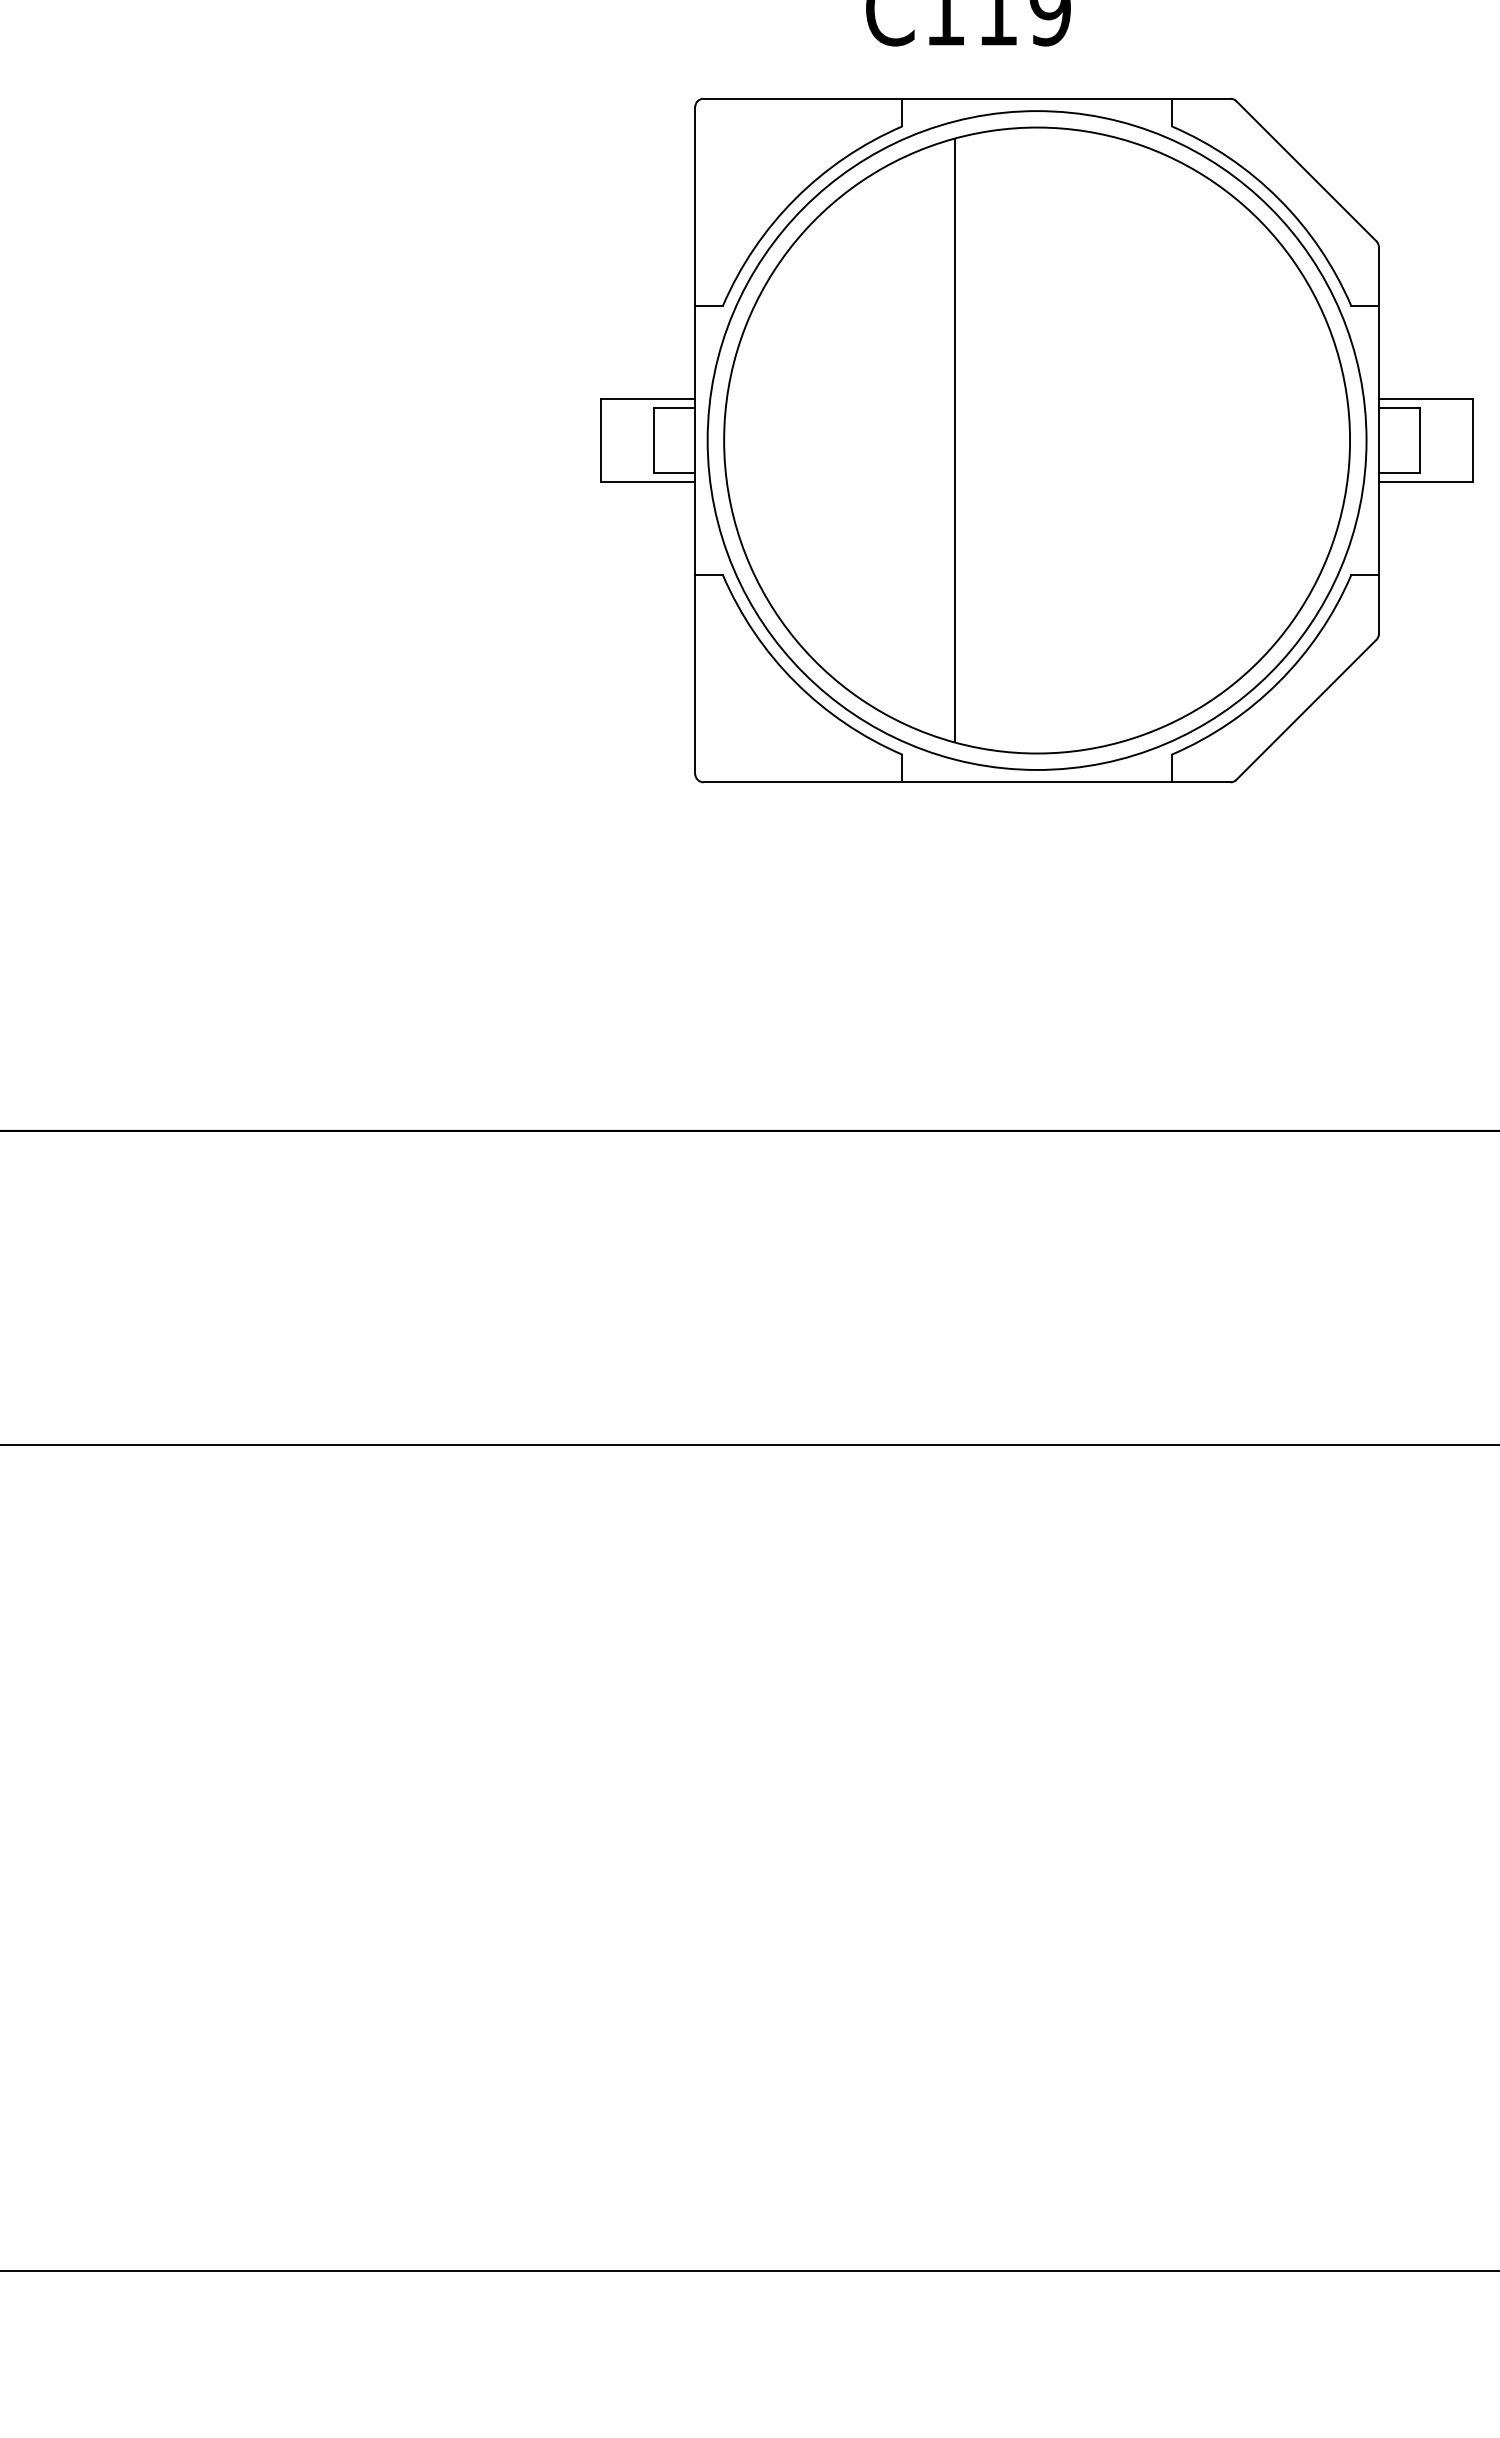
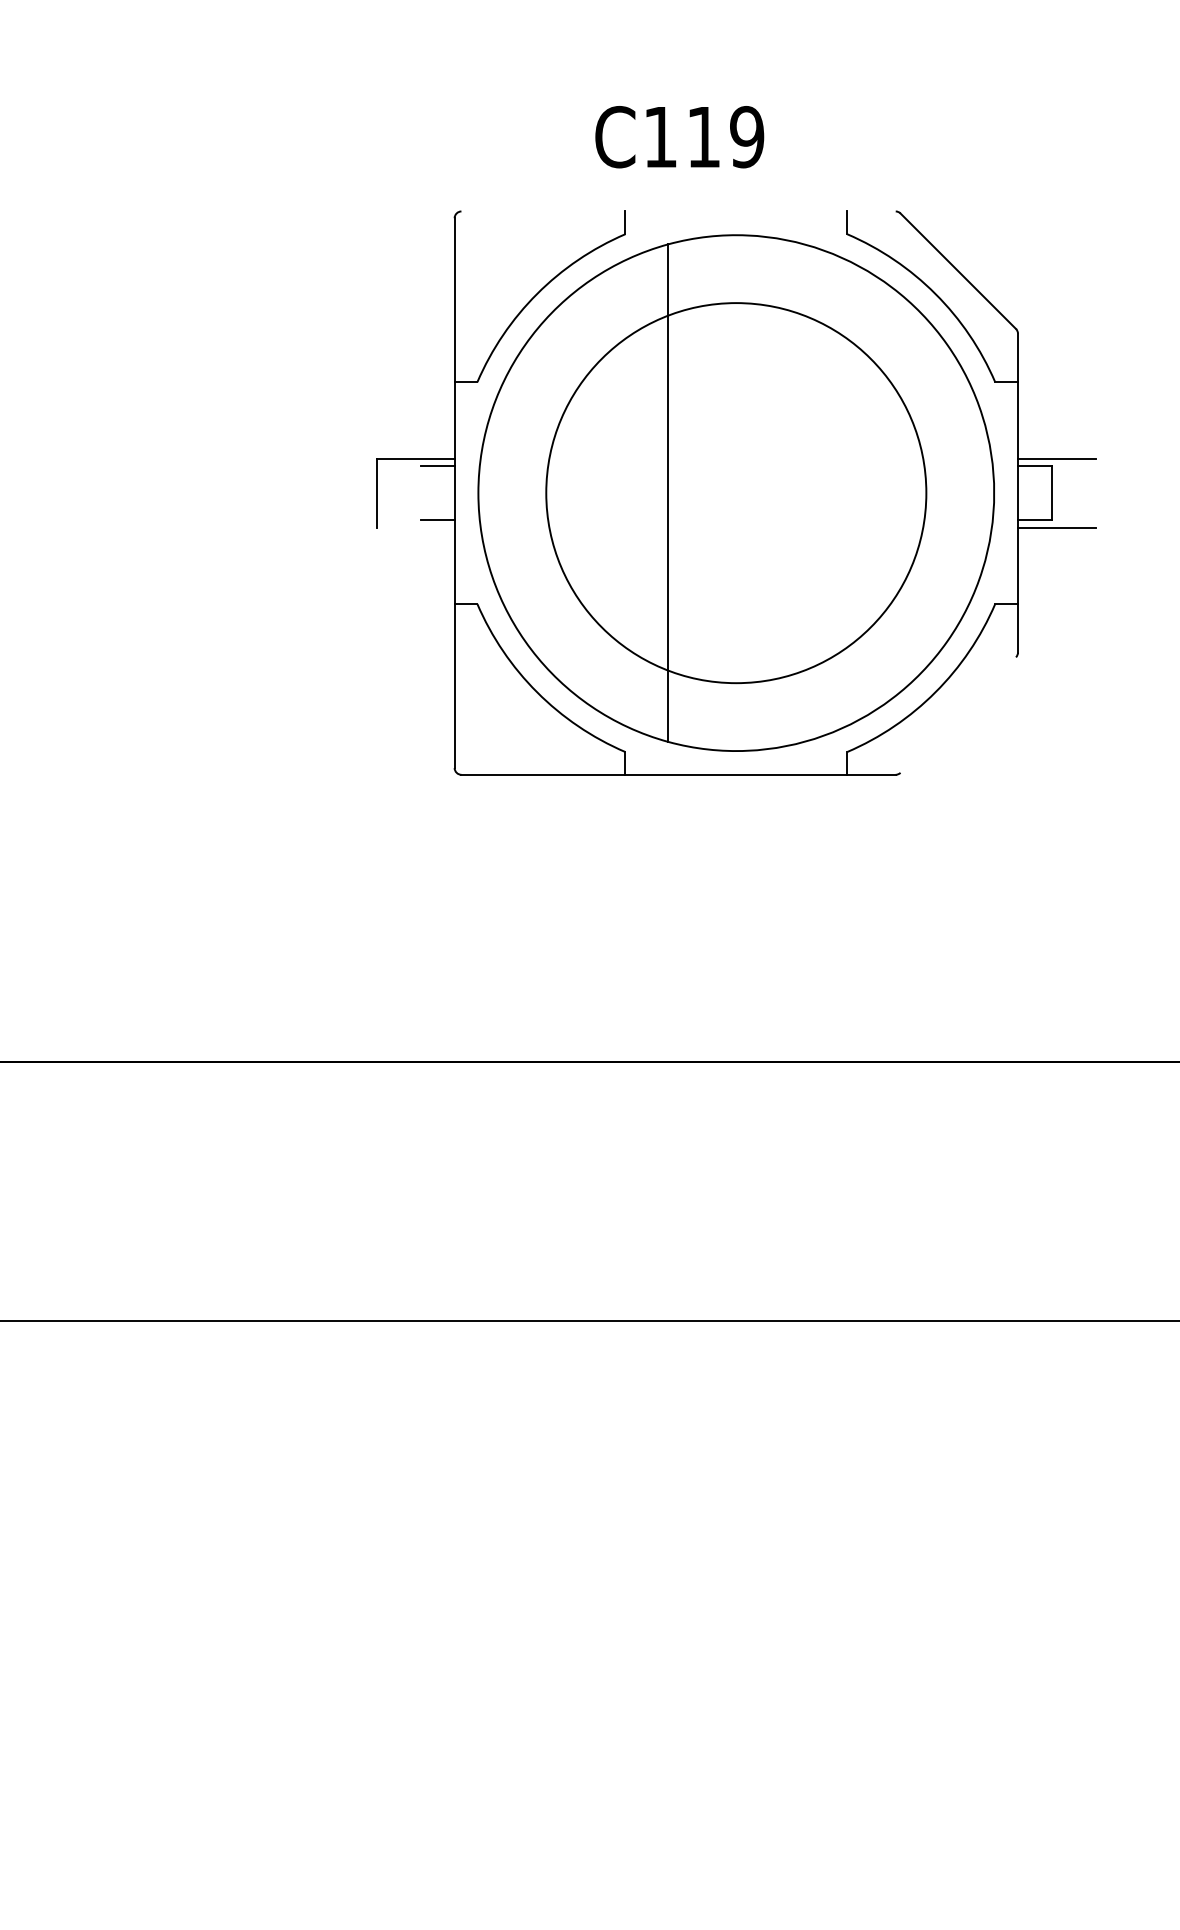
line: (966, 98) -> (678, 211), removed
line: (654, 440) -> (421, 493), removed
circle: (1036, 440) -> (735, 493), size x0.7
line: (1473, 440) -> (1095, 493), removed
line: (648, 482) -> (416, 527), removed
line: (1306, 709) -> (958, 714), removed

